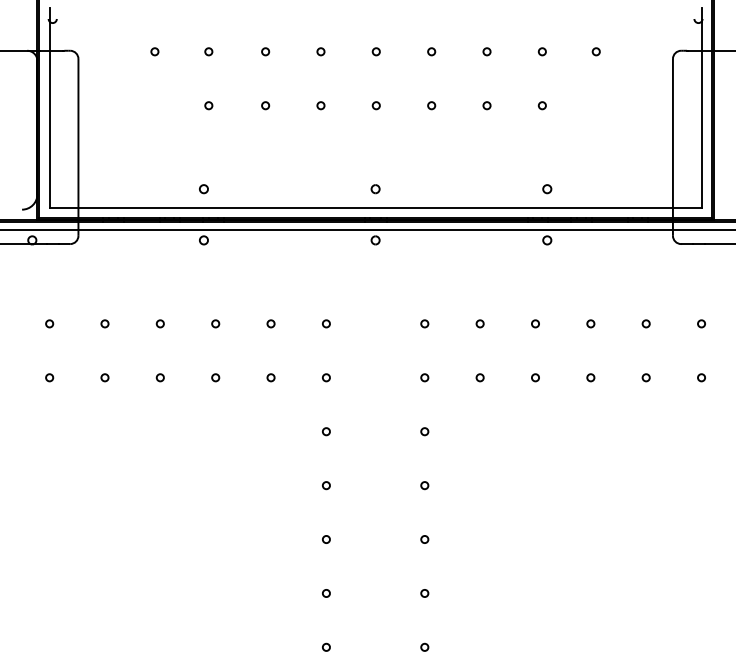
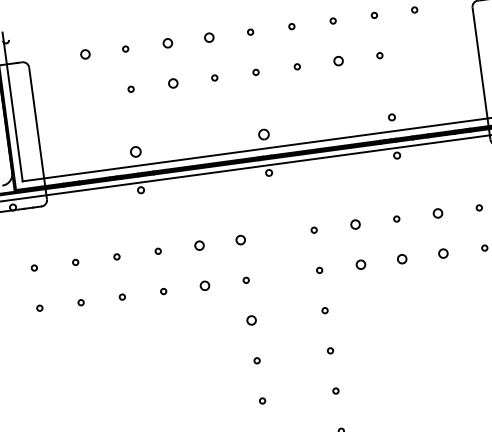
circle: (154, 51) -> (85, 54), size x1.6
circle: (265, 51) -> (167, 43), size x1.6
circle: (320, 51) -> (208, 37), size x1.6
circle: (265, 105) -> (173, 83), size x1.6
circle: (486, 105) -> (338, 61), size x1.6
circle: (203, 189) -> (135, 152), size x1.6
part: (375, 189) -> (263, 134), size x1.6
circle: (270, 323) -> (199, 245), size x1.6
circle: (326, 323) -> (240, 239), size x1.6
circle: (479, 323) -> (354, 224), size x1.6
circle: (590, 323) -> (437, 213), size x1.6
circle: (270, 377) -> (204, 285), size x1.6
circle: (479, 377) -> (360, 264), size x1.6
circle: (535, 377) -> (402, 259), size x1.6
circle: (590, 377) -> (443, 253), size x1.6
circle: (326, 431) -> (251, 320), size x1.6

